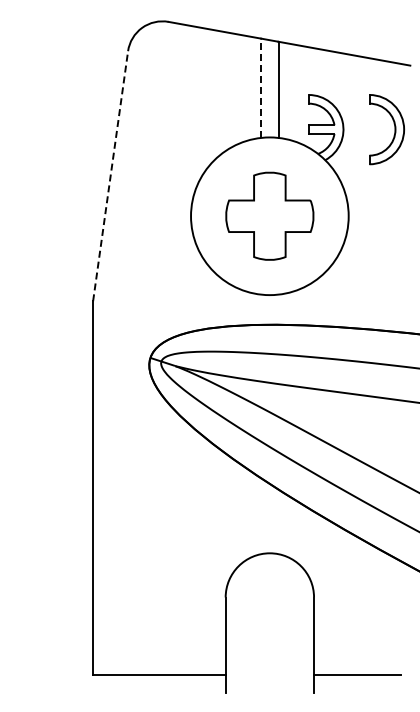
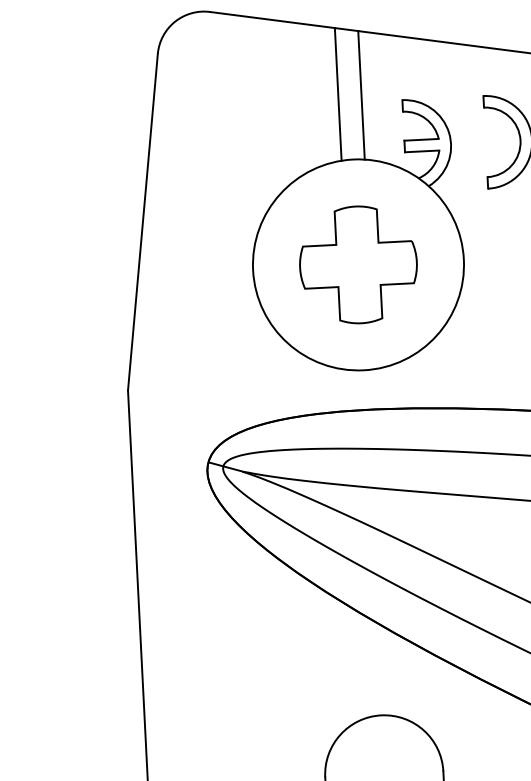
line: (261, 88) -> (338, 94), dashed -> solid
line: (110, 175) -> (142, 221), dashed -> solid

